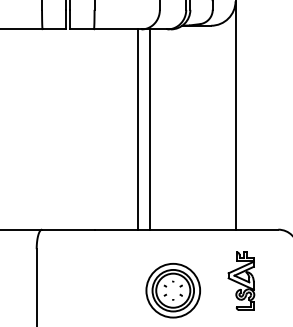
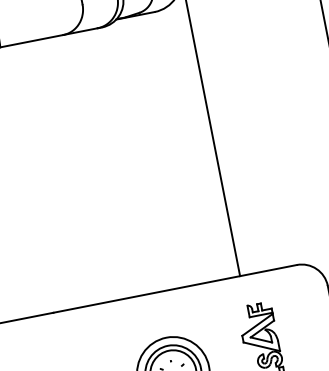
line: (137, 129) -> (83, 168), removed
line: (150, 129) -> (101, 165), removed

